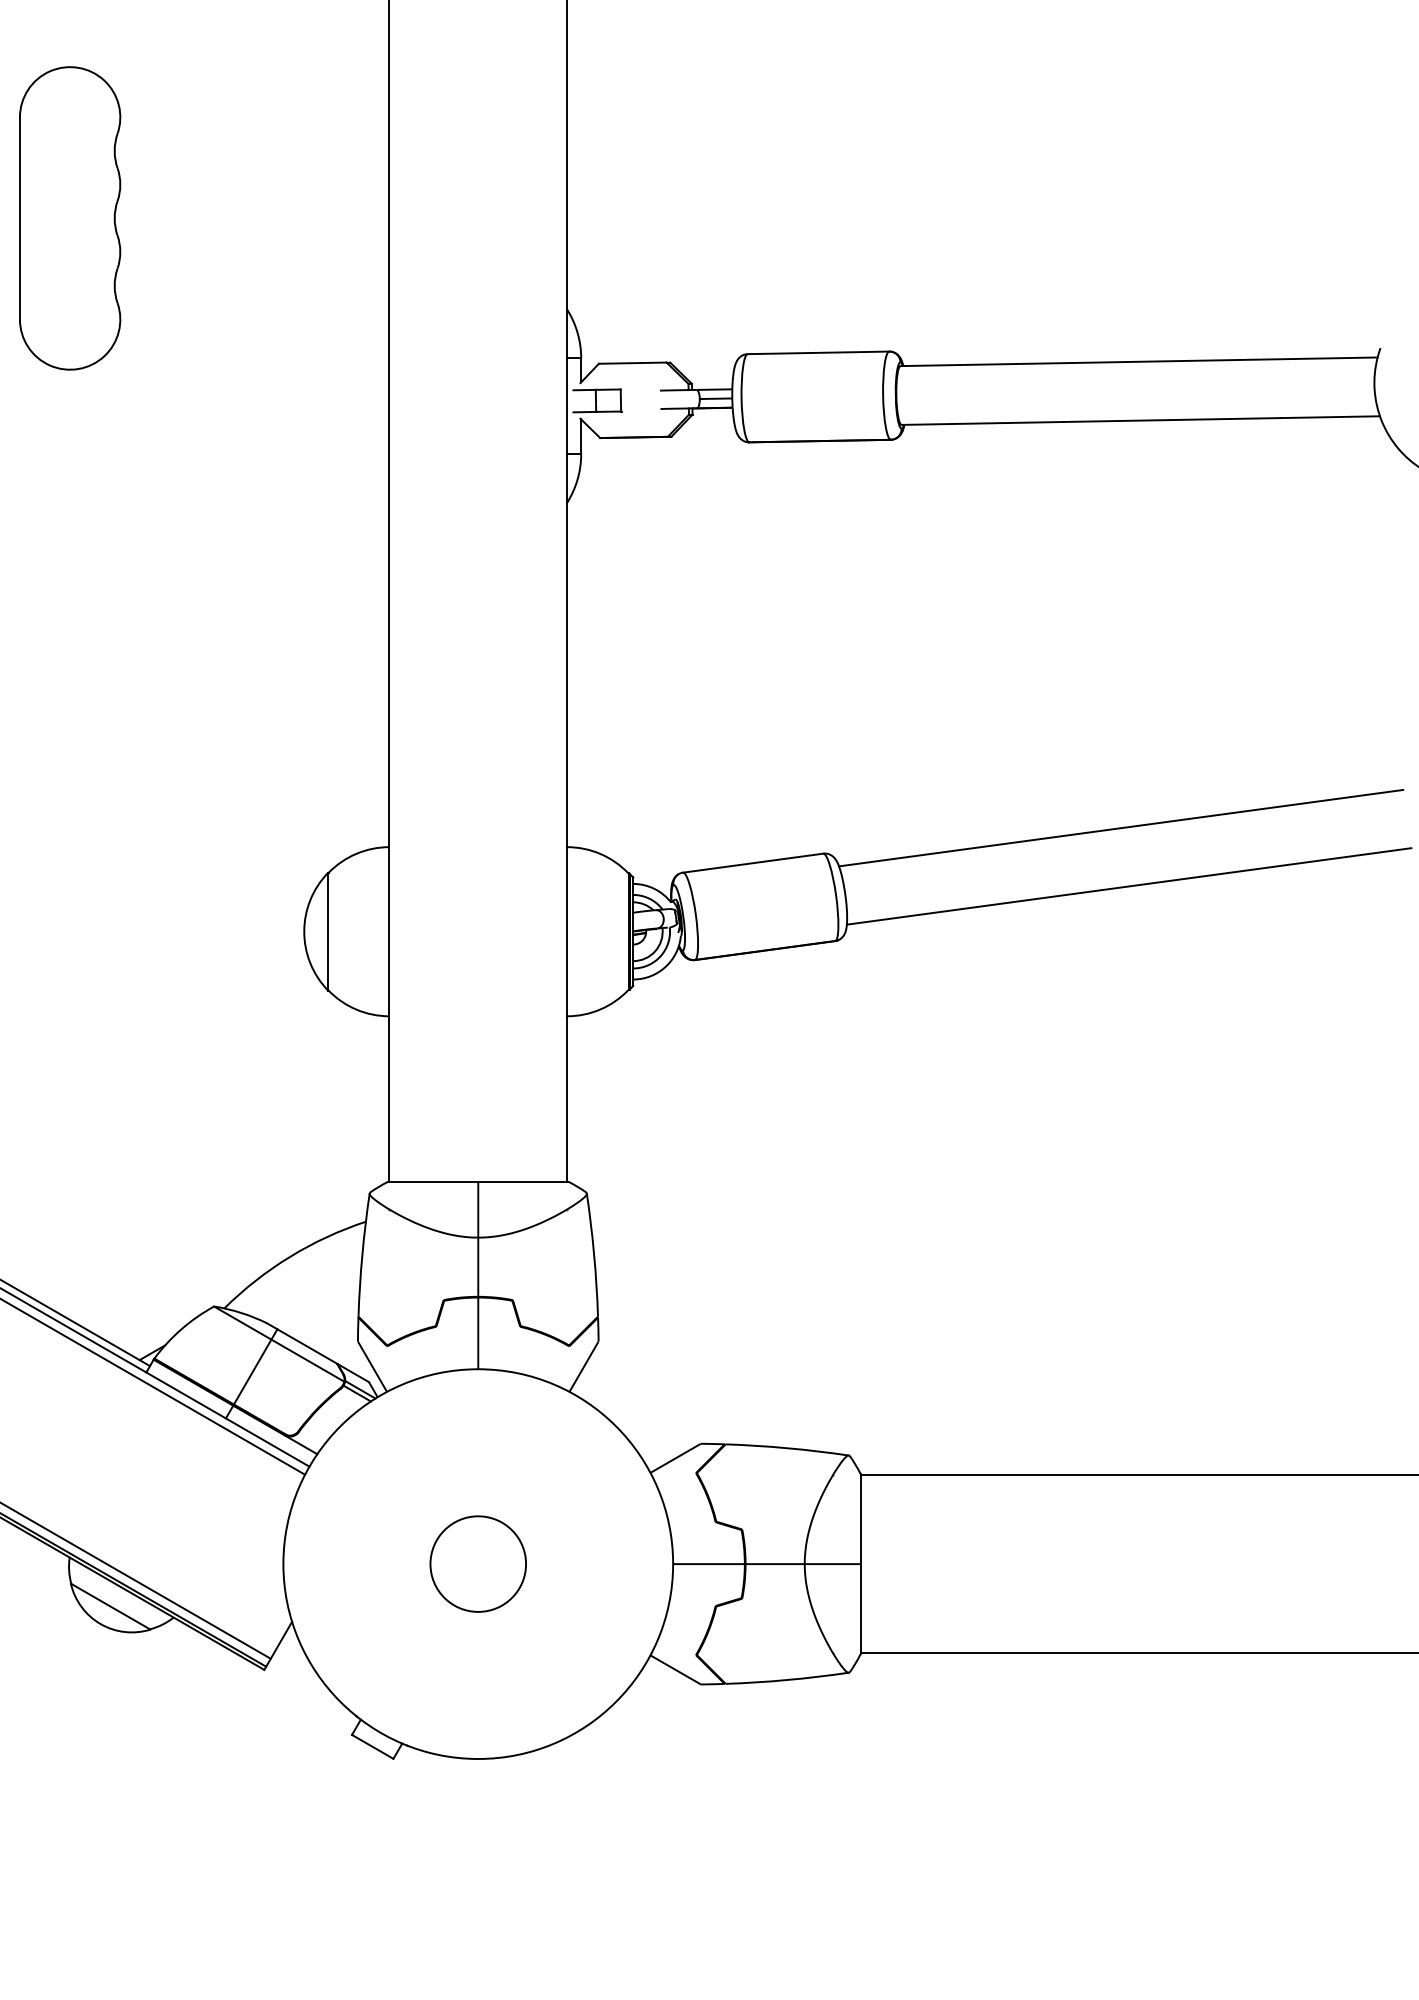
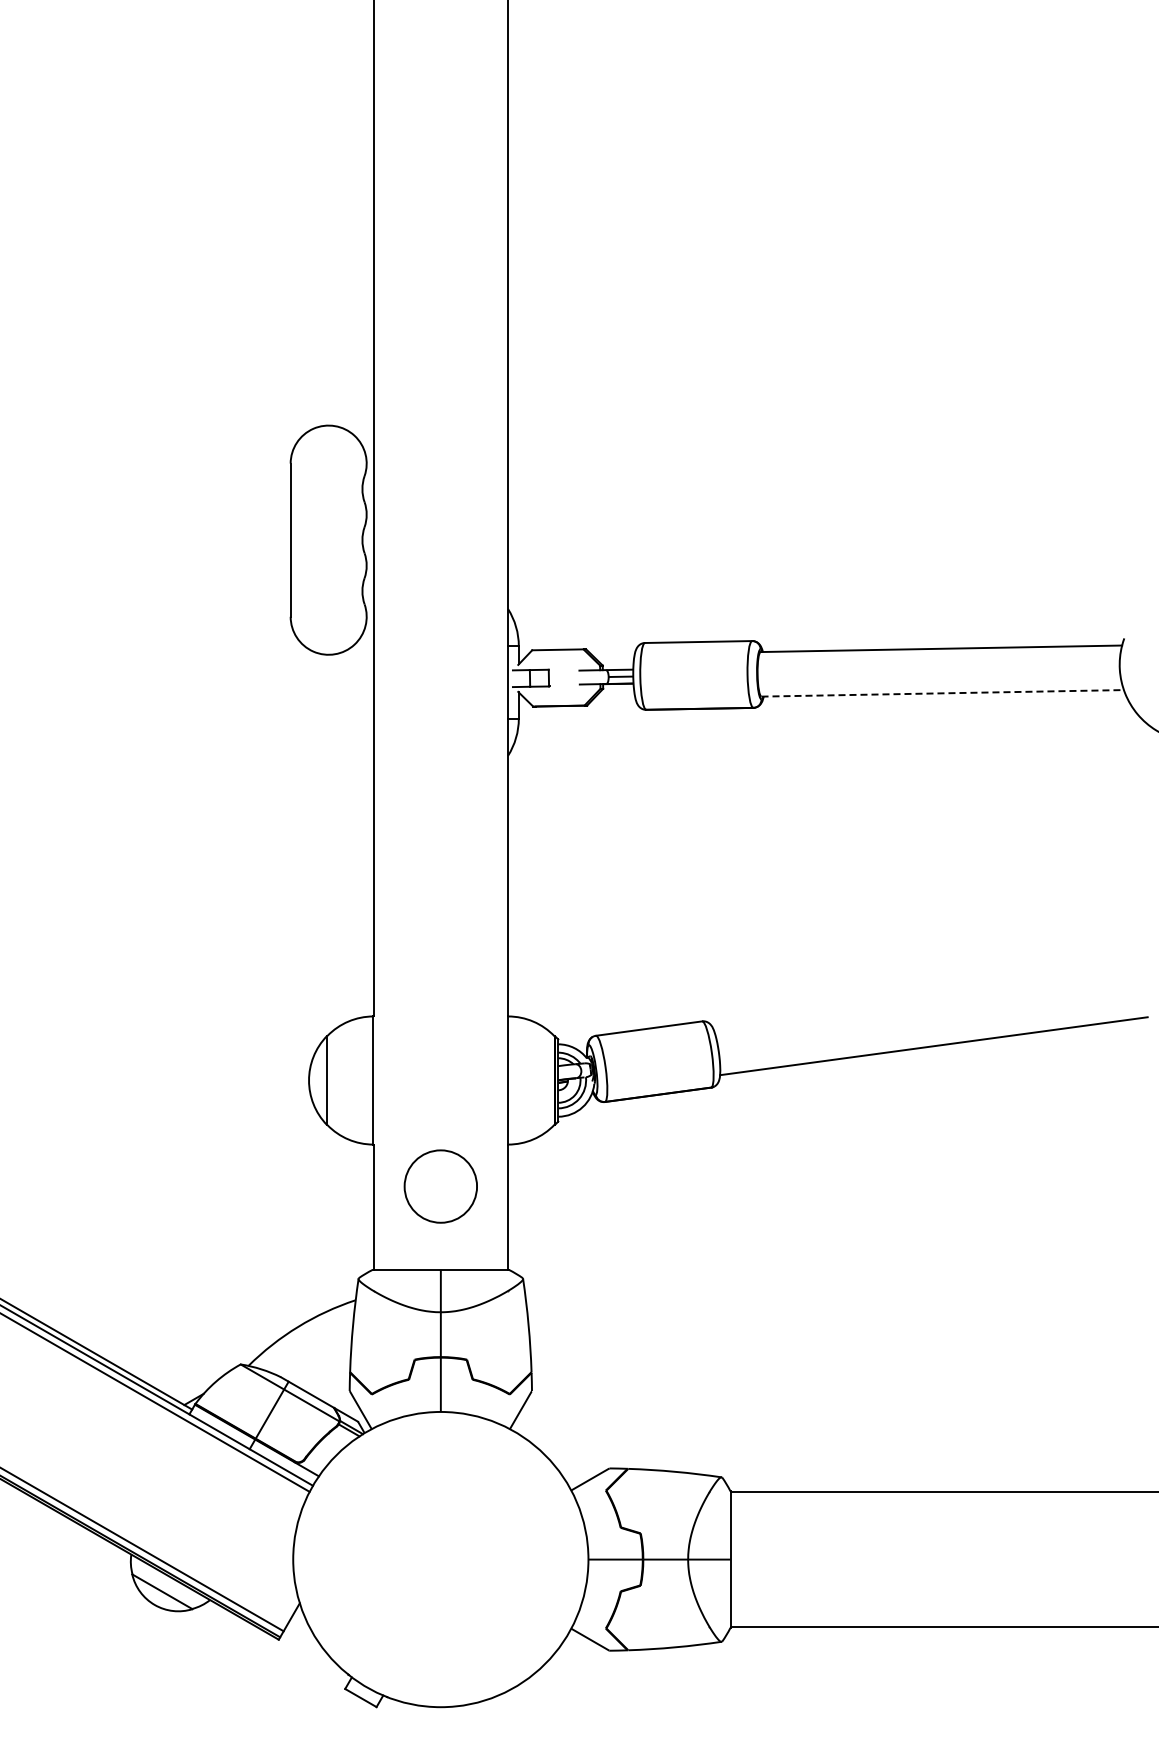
part: (69, 217) -> (328, 539), moved
line: (1141, 420) -> (943, 693), solid -> dashed
line: (1120, 828) -> (927, 1002), removed
circle: (477, 1564) -> (440, 1186), moved

